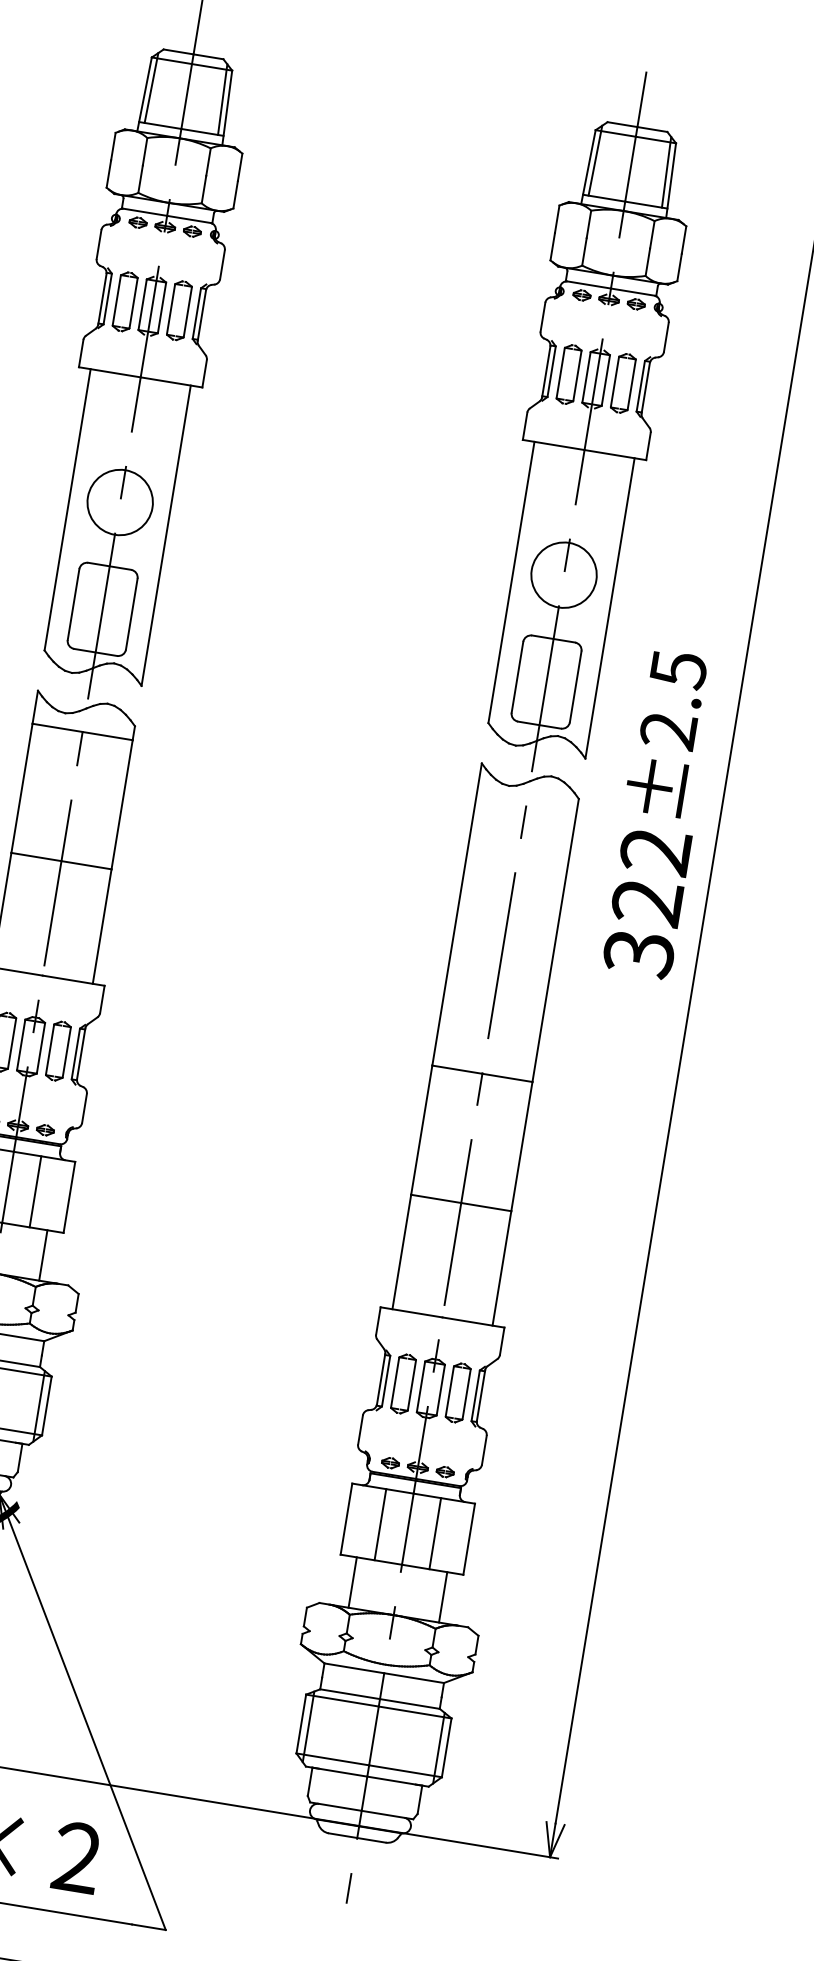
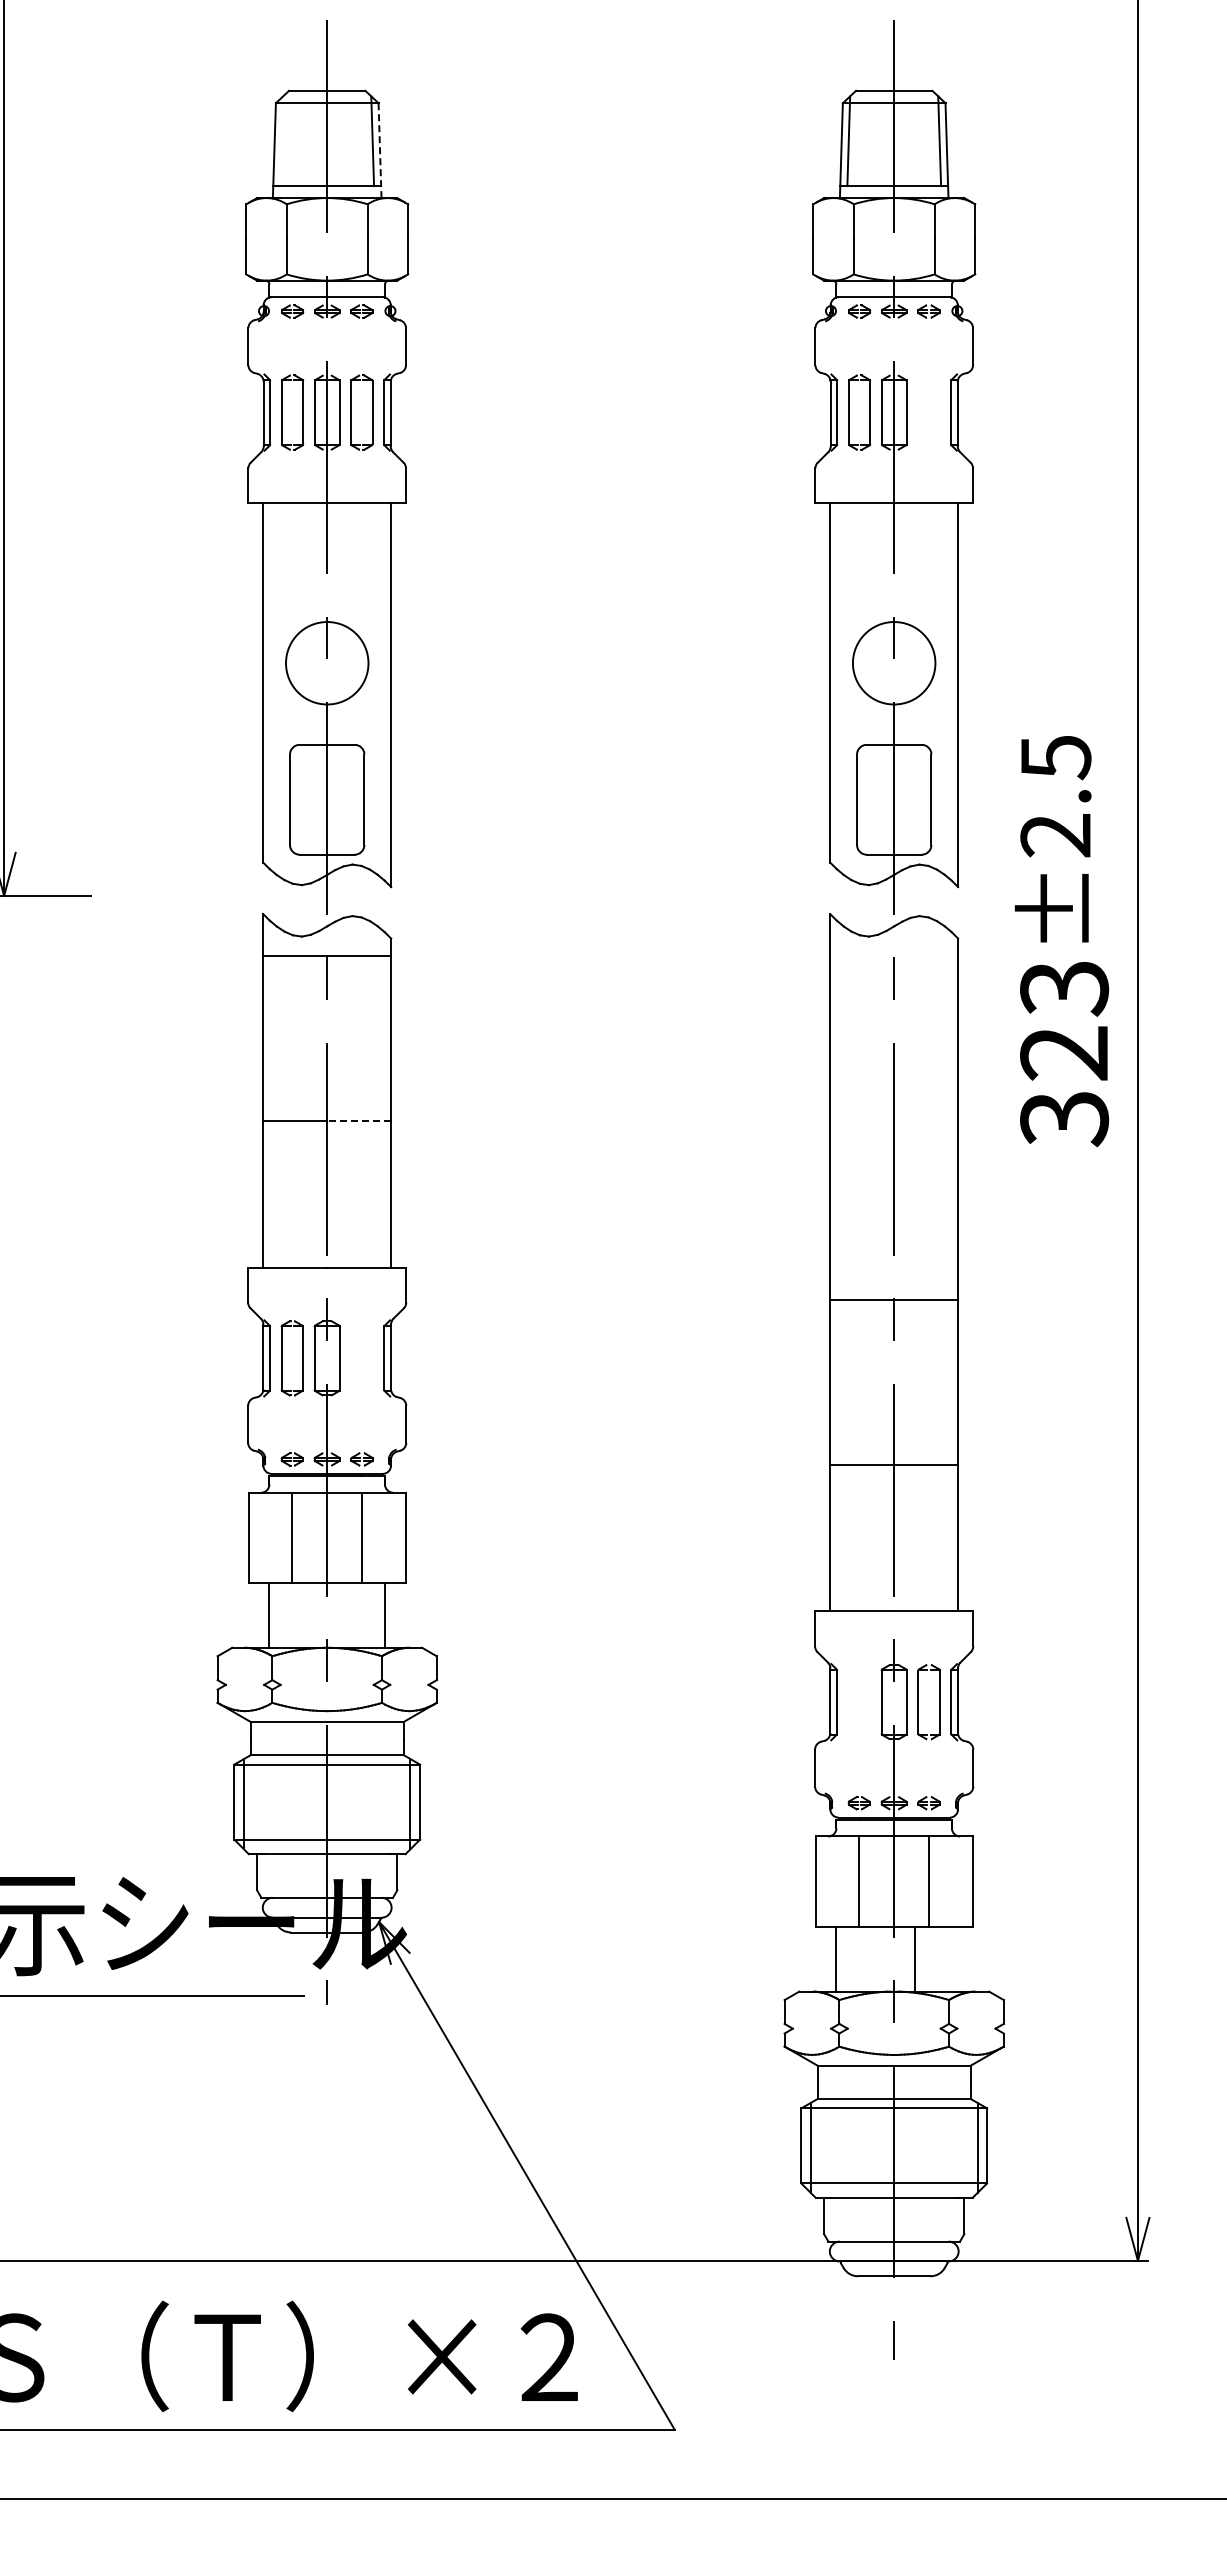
line: (151, 88) -> (281, 141), removed
line: (227, 107) -> (380, 150), solid -> dashed
part: (615, 382) -> (918, 412), removed
text: (655, 851) -> (1064, 988), 322 -> 323
line: (86, 865) -> (359, 1121), solid -> dashed
part: (50, 1049) -> (351, 1358), removed
part: (395, 1383) -> (849, 1702), removed
line: (442, 1597) -> (914, 1959), moved

